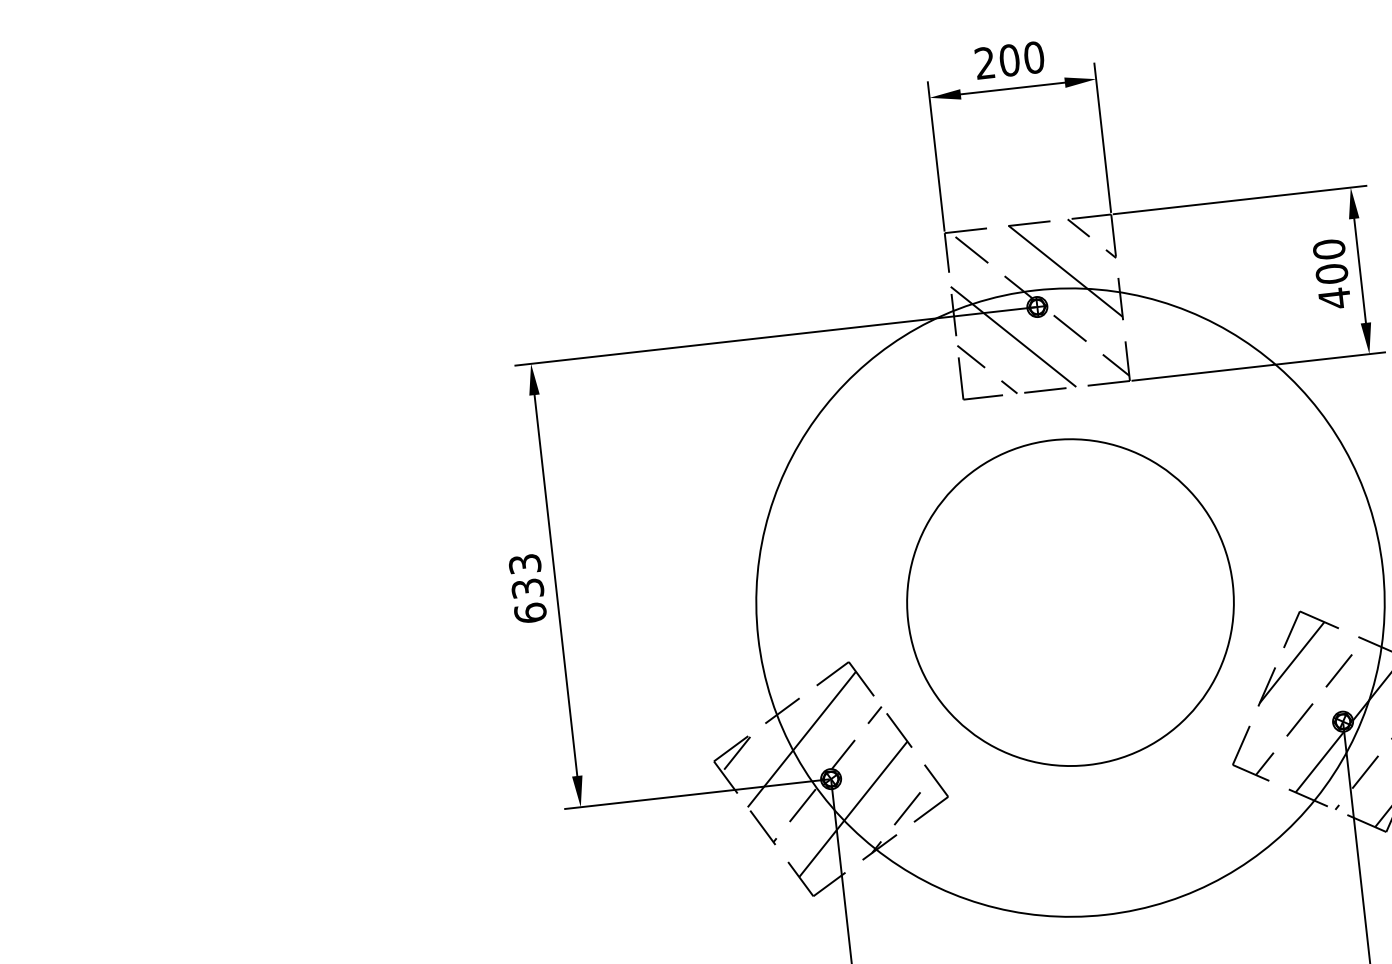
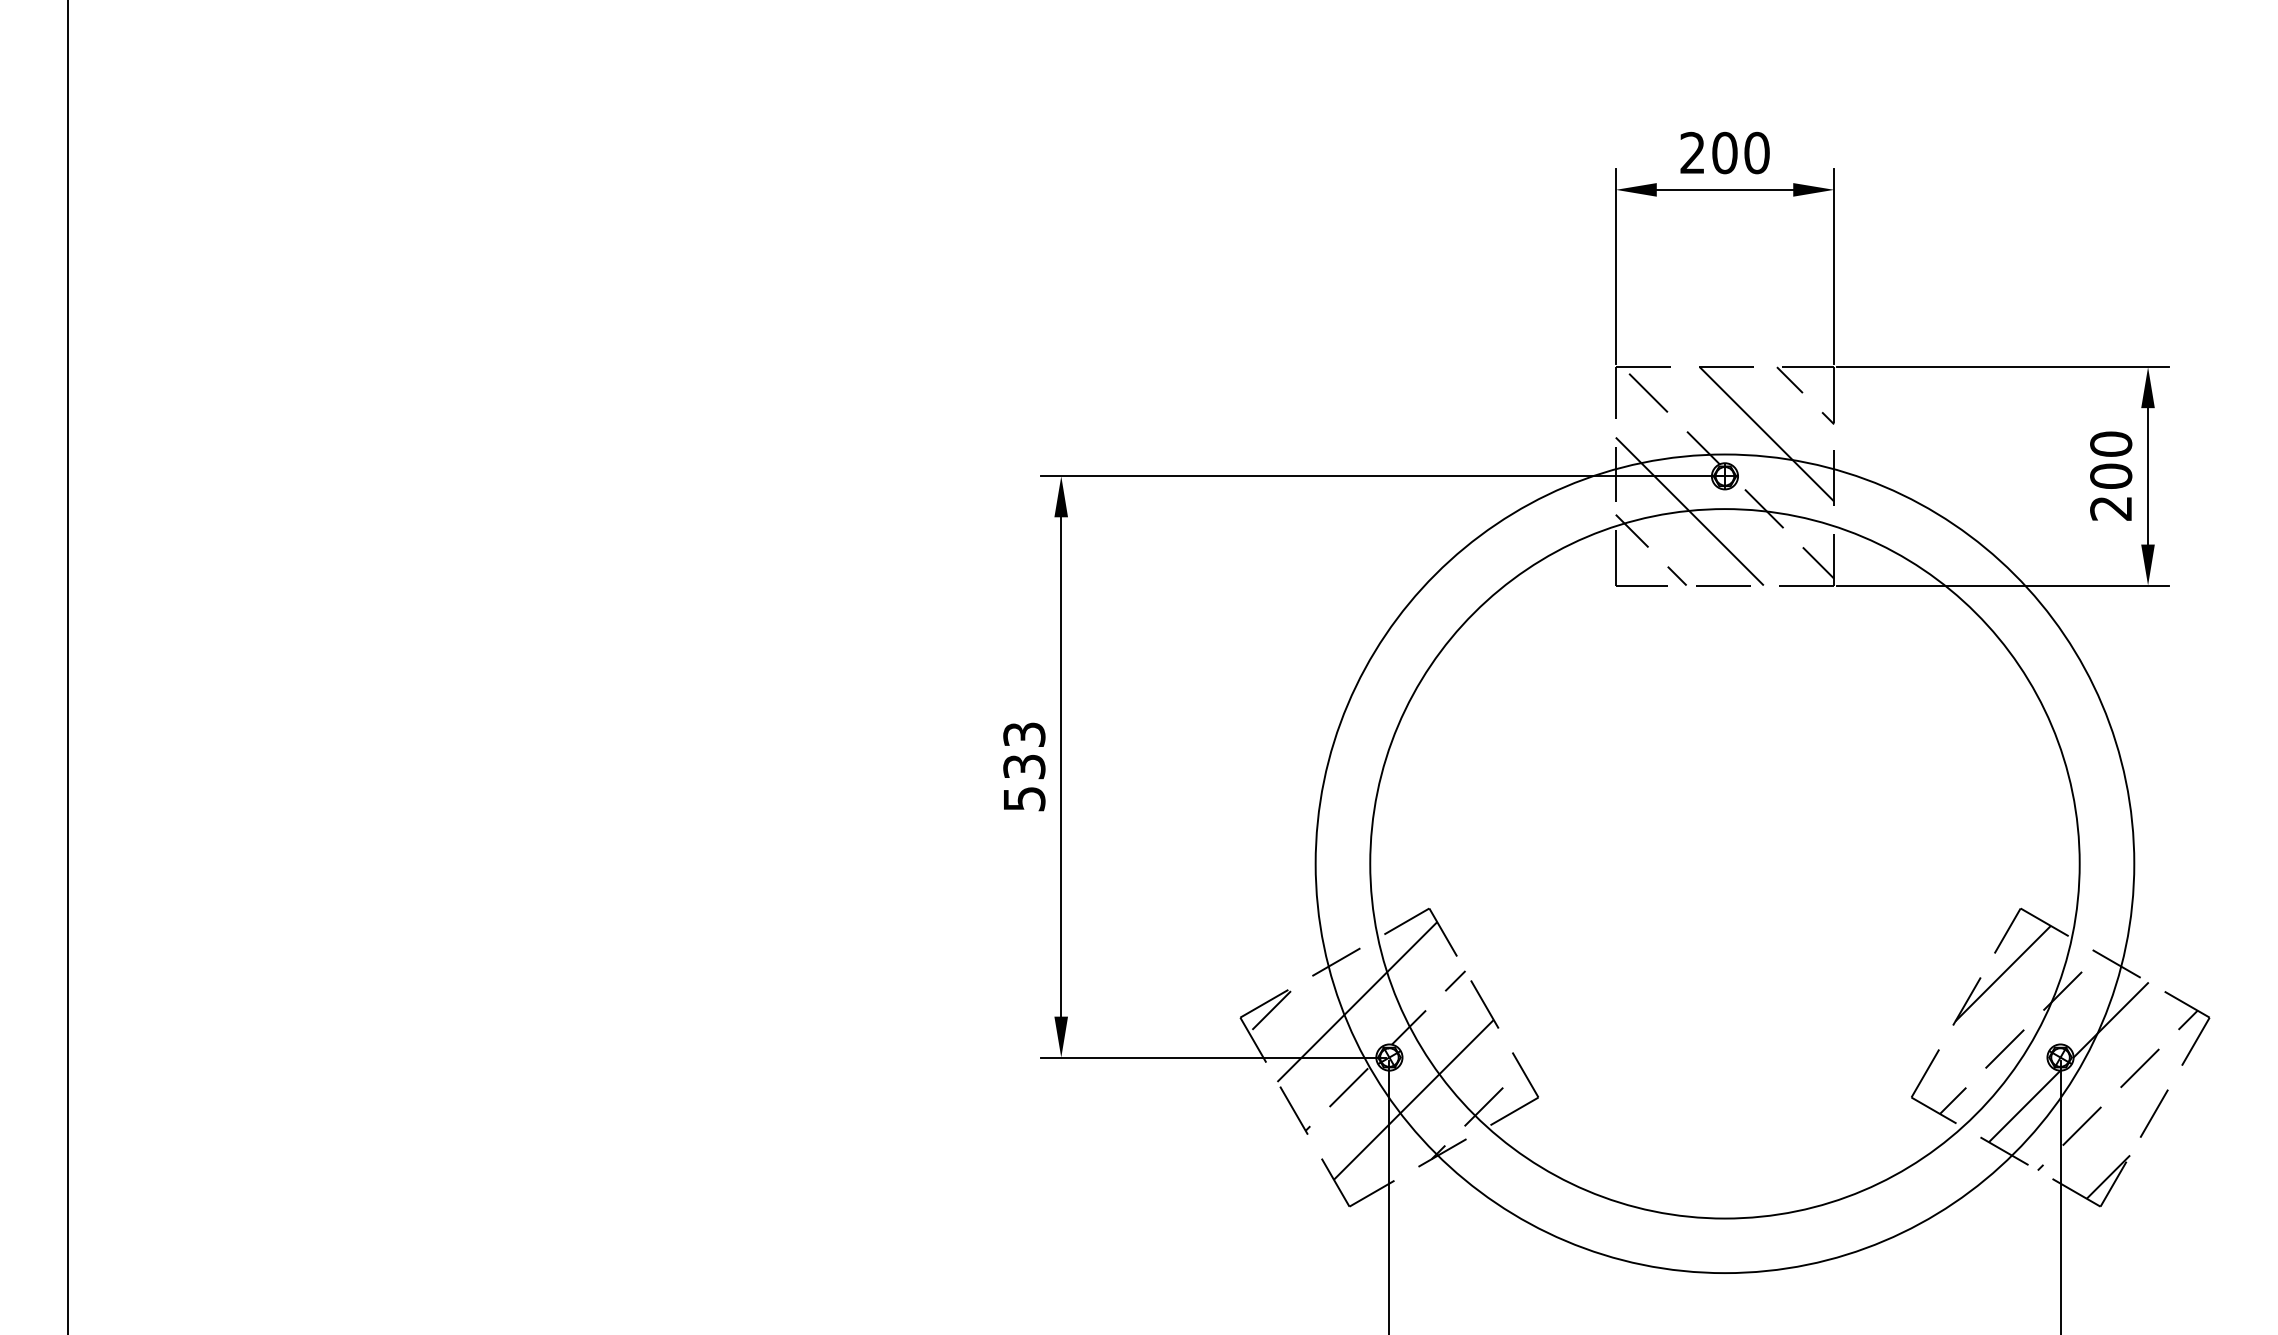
text: (1334, 298) -> (2110, 508), 400 -> 200
circle: (1070, 602) -> (1724, 863), size x1.67
text: (530, 612) -> (1024, 798), 633 -> 533

